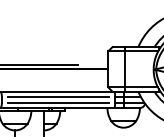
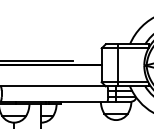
line: (58, 97) -> (54, 91), removed
line: (58, 102) -> (54, 96), removed

